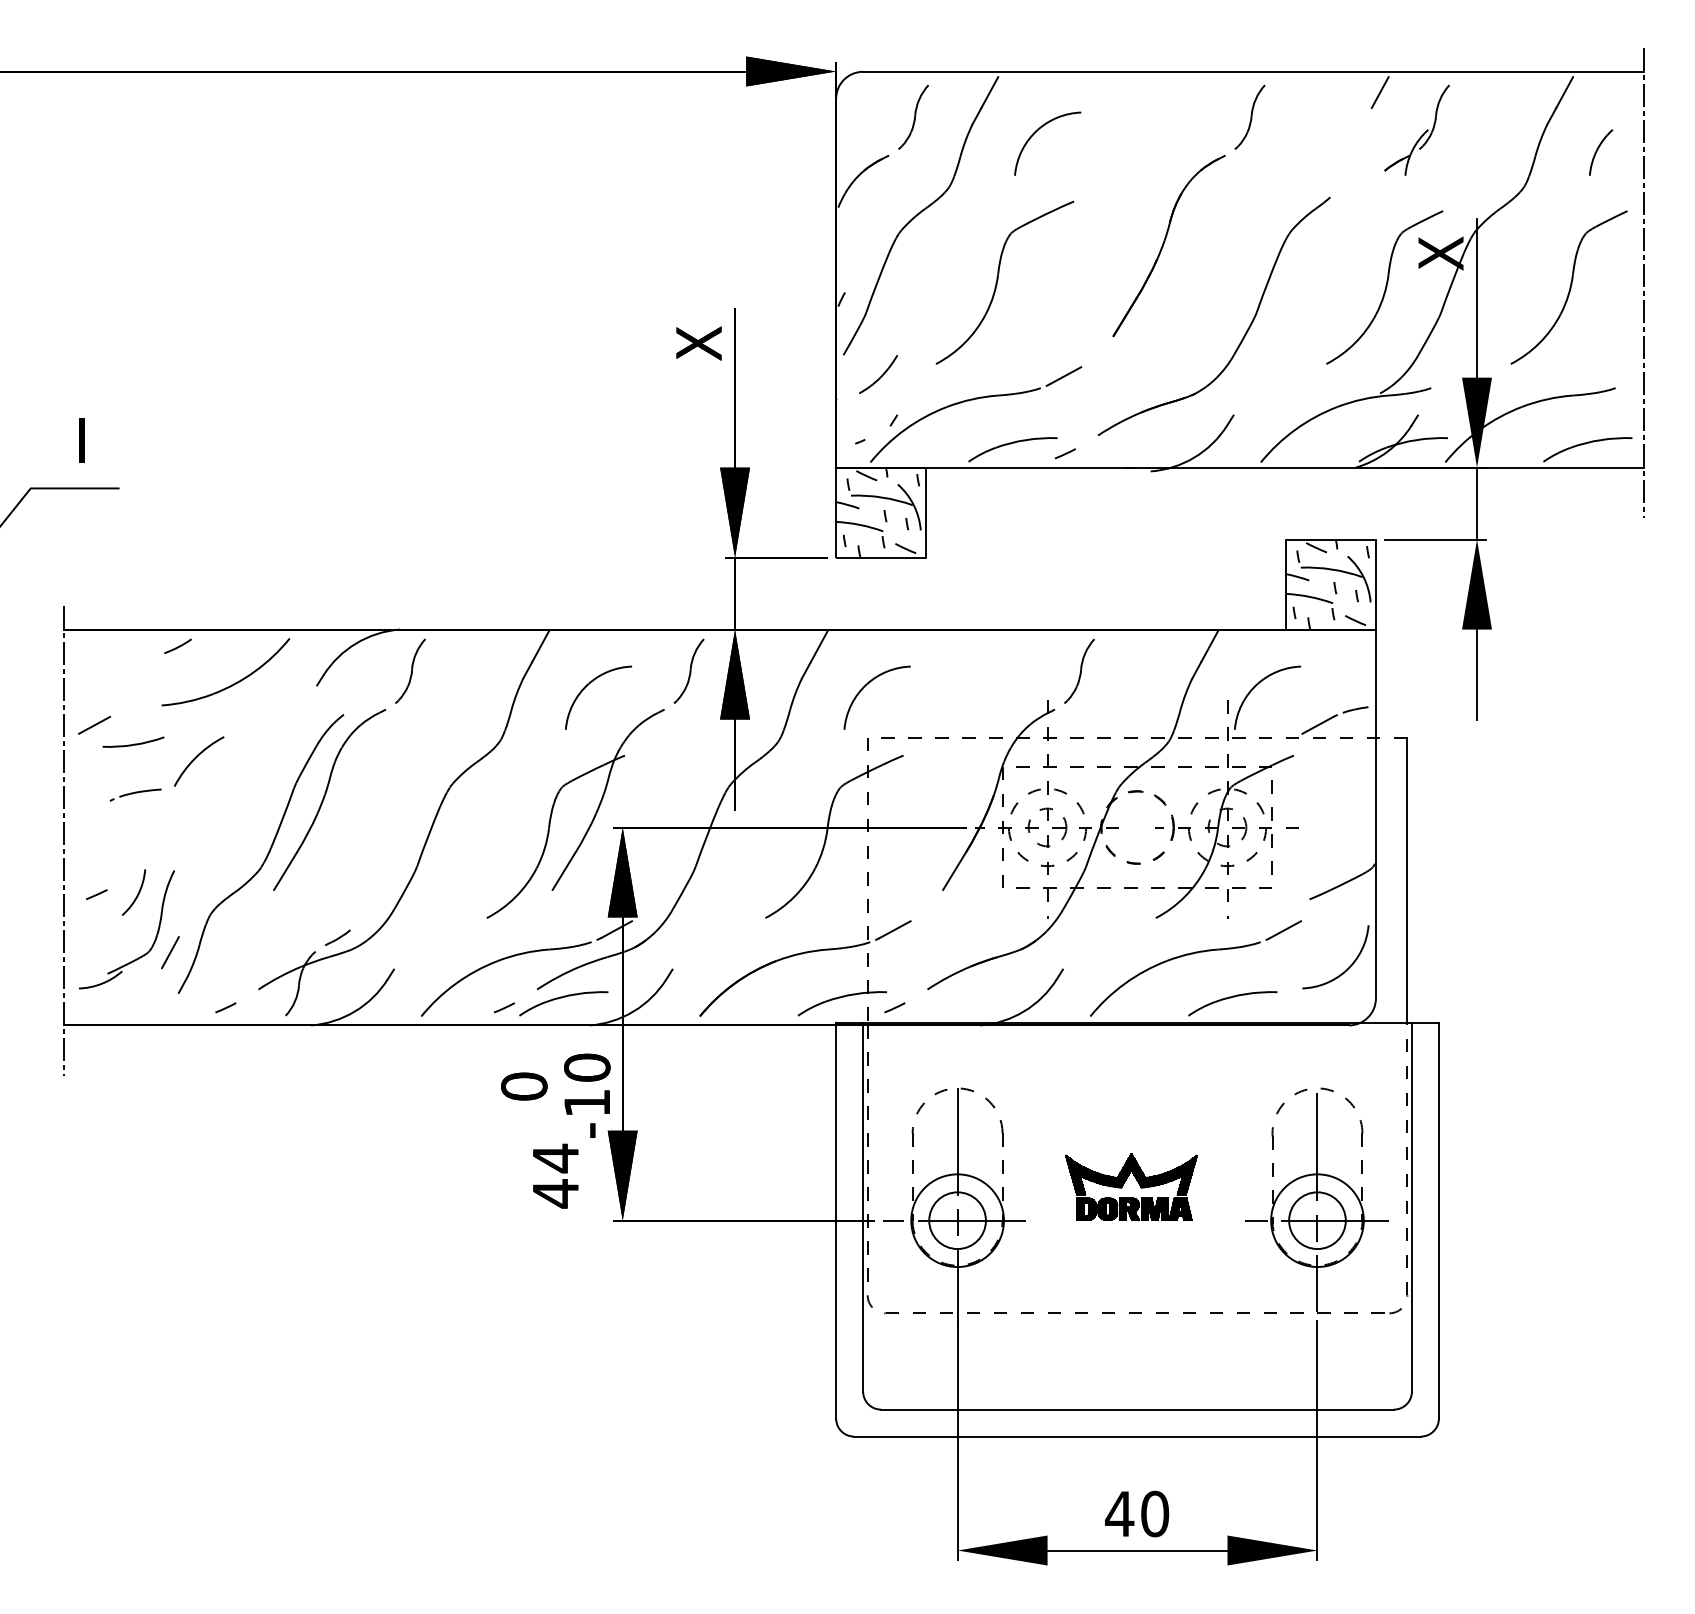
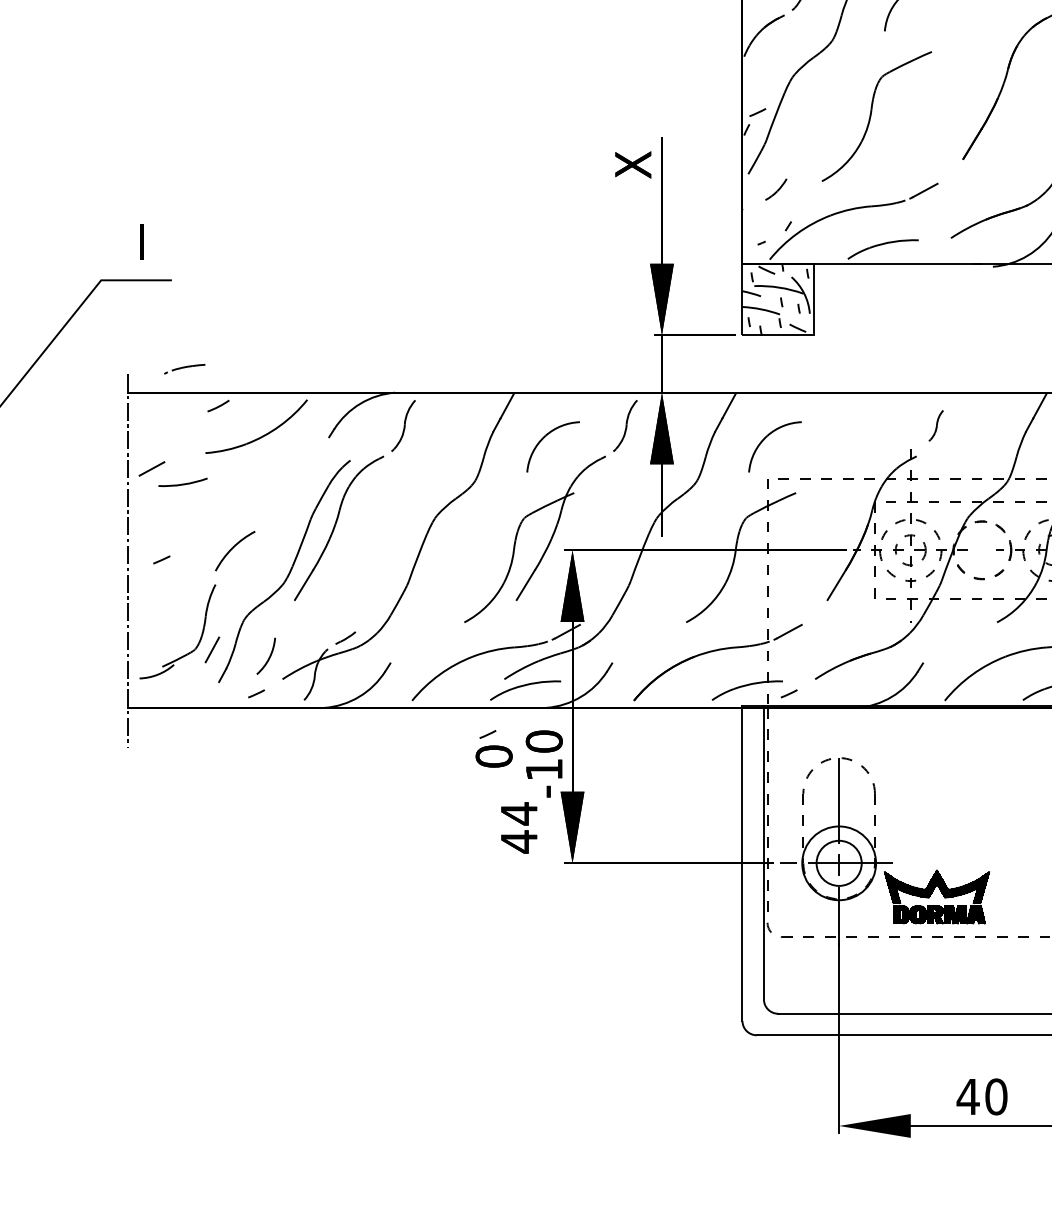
part: (878, 374) -> (776, 189), size x0.7
line: (1064, 453) -> (757, 112), moved
part: (1079, 670) -> (936, 425), size x0.6
arc: (196, 758) -> (233, 548), moved
part: (135, 794) -> (184, 368), moved
arc: (137, 893) -> (269, 656), moved
line: (96, 894) -> (161, 559), moved
line: (504, 1007) -> (487, 734), moved
part: (1125, 1182) -> (932, 893), moved

